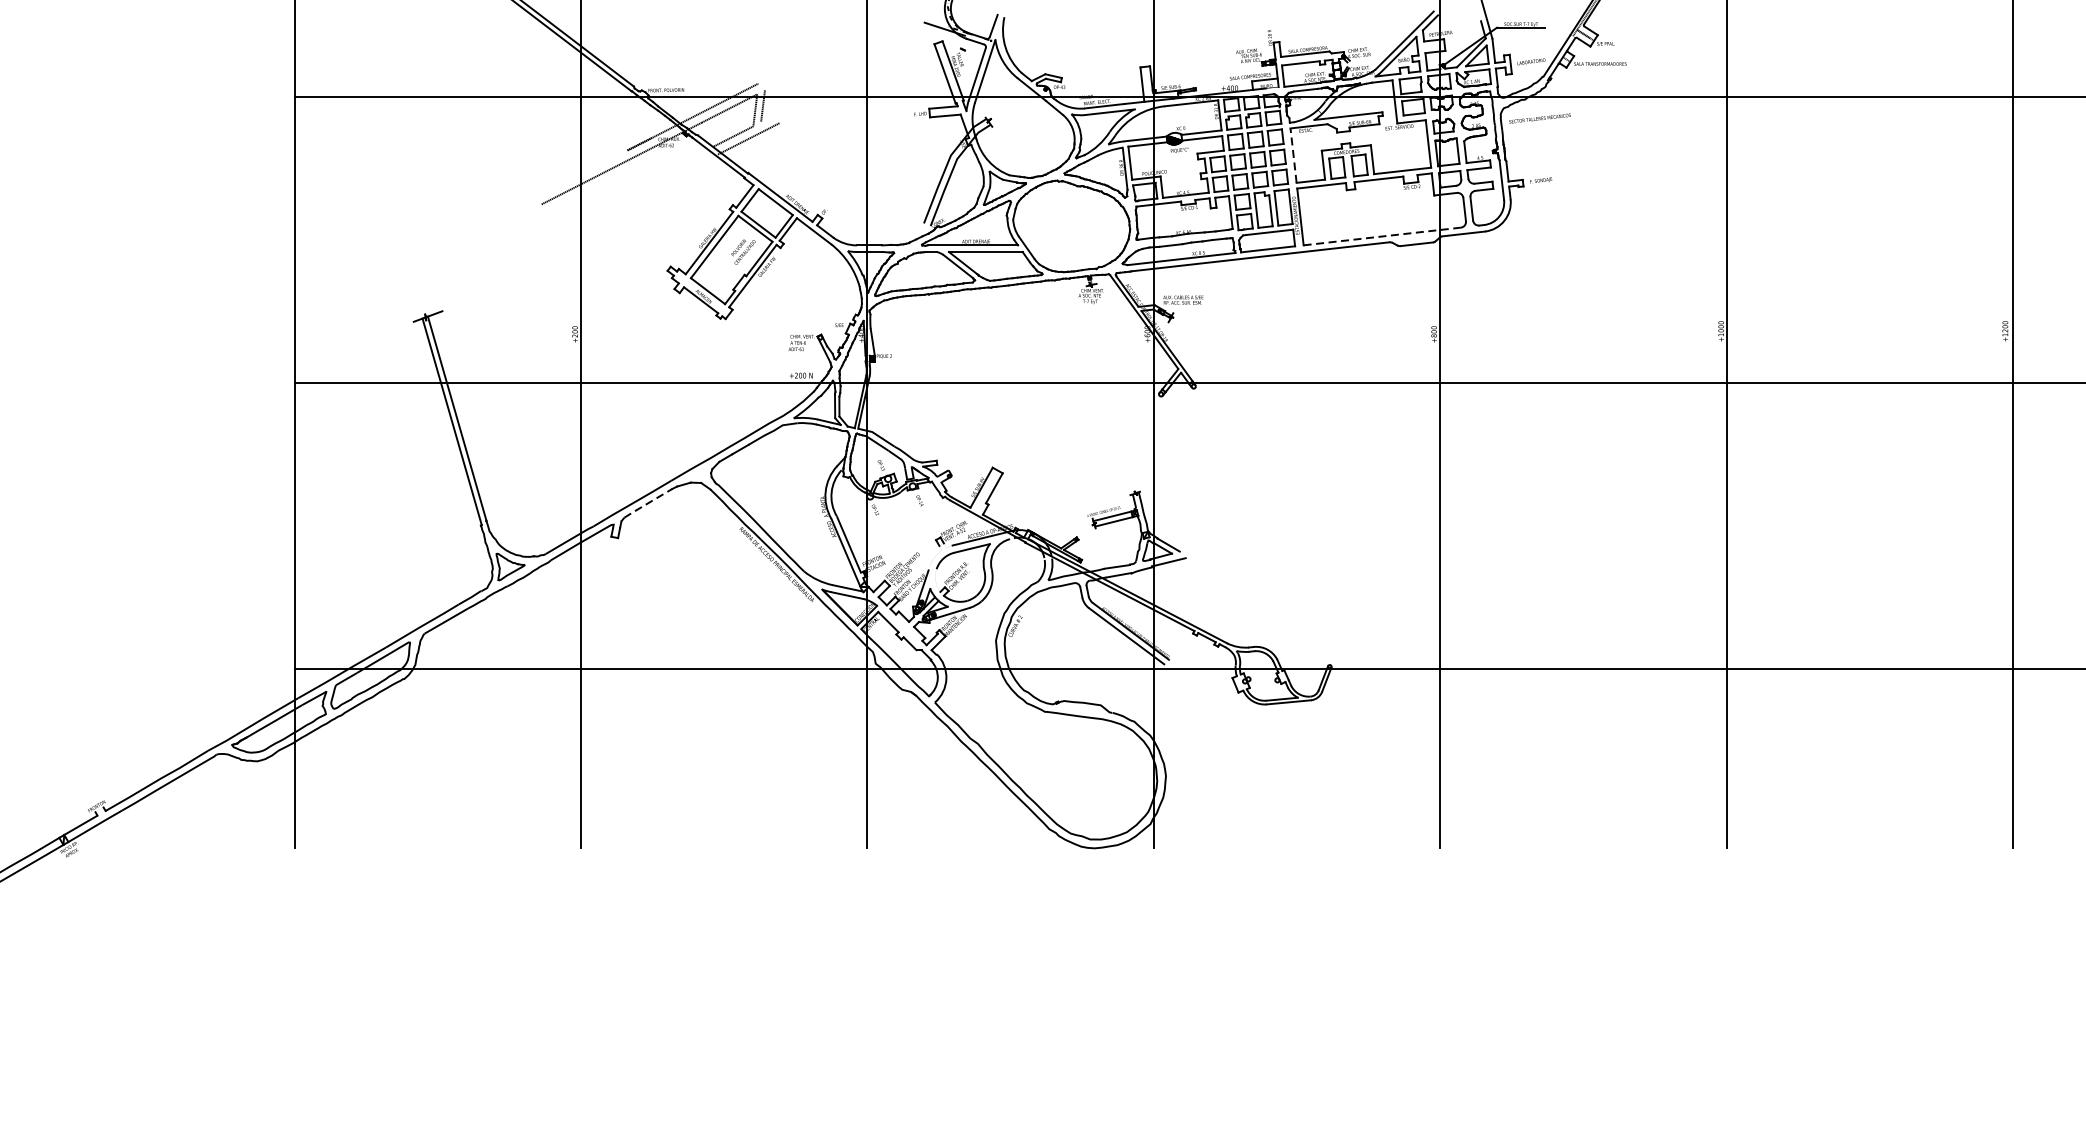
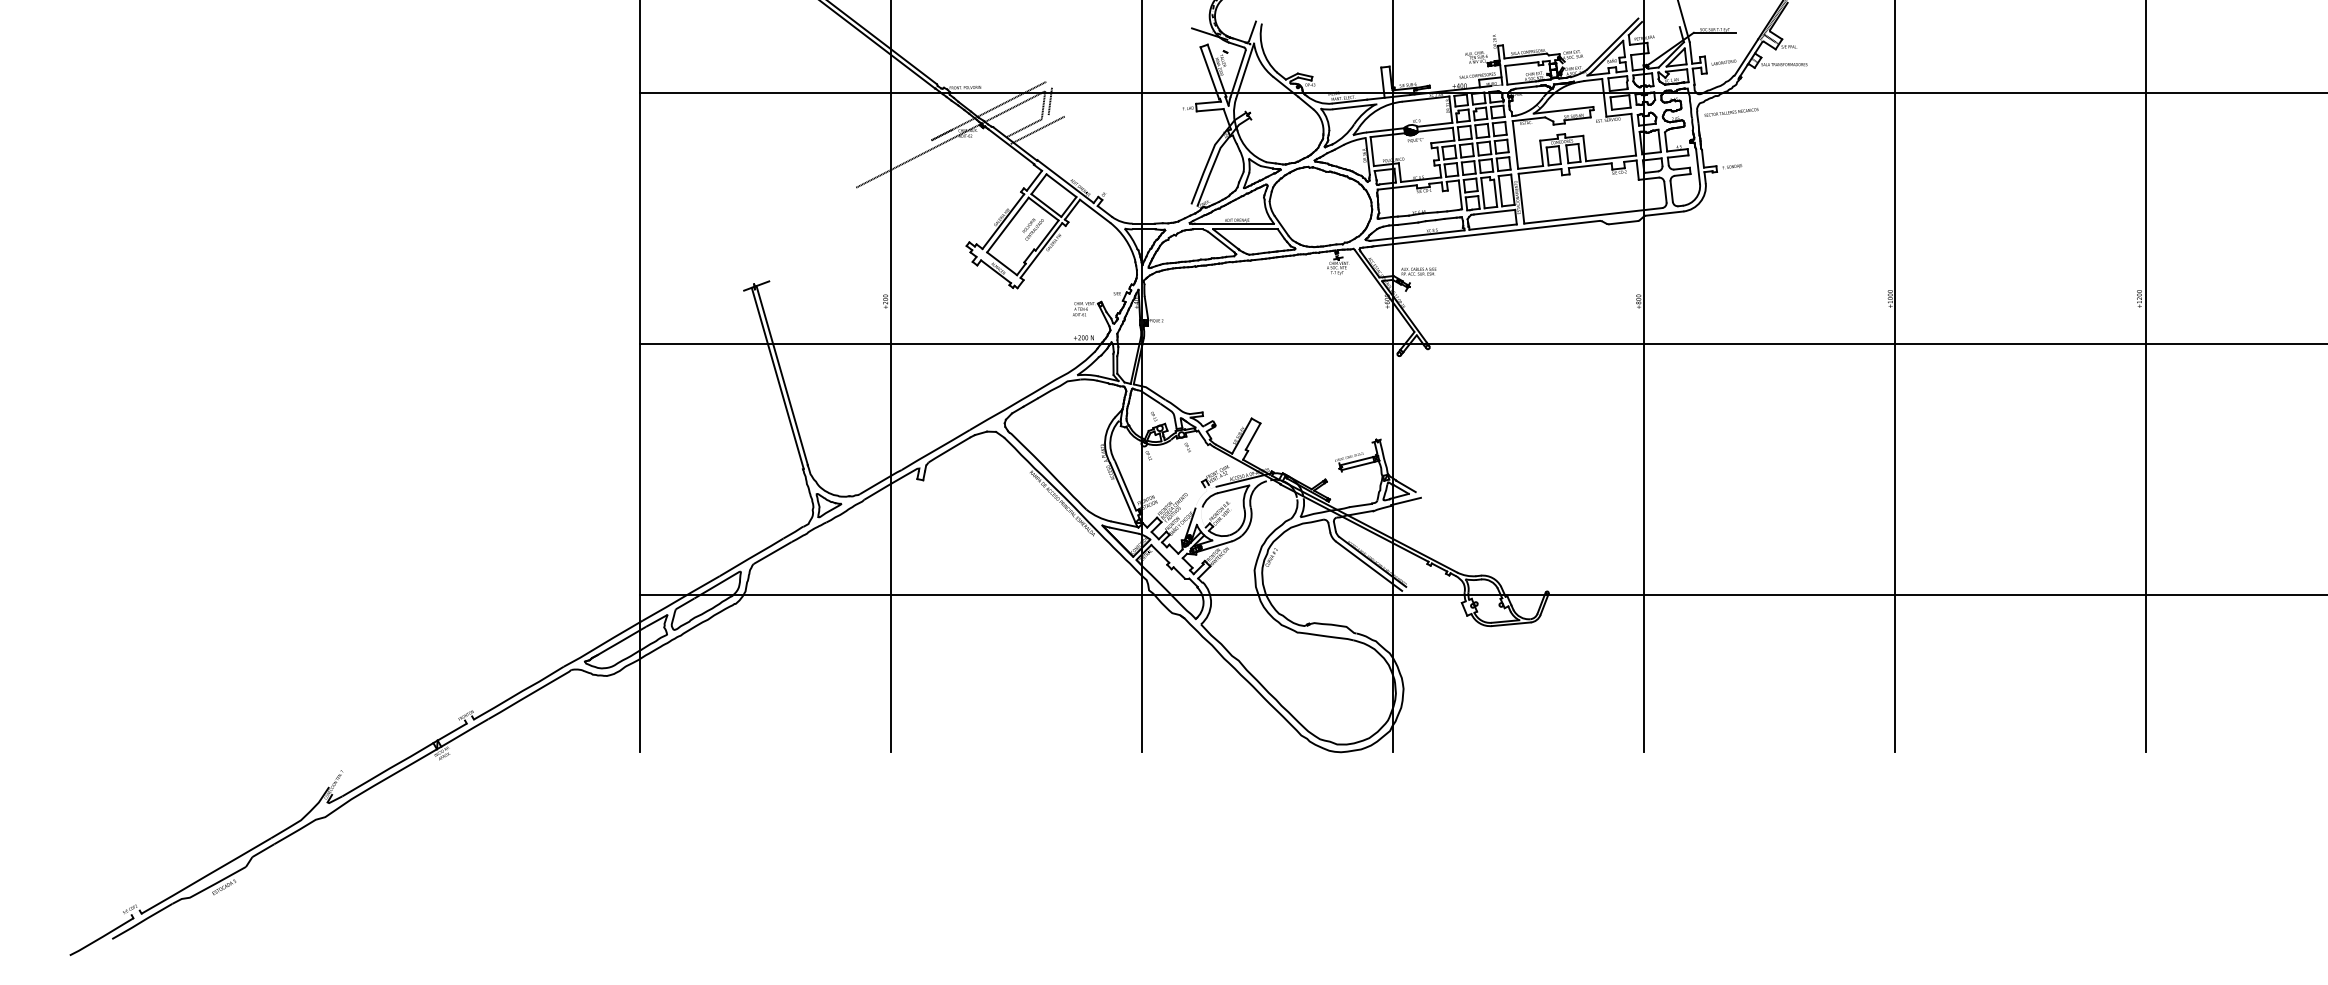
line: (1293, 155) -> (1515, 144), dashed -> solid
line: (1382, 236) -> (1593, 215), dashed -> solid
line: (649, 503) -> (950, 449), dashed -> solid

